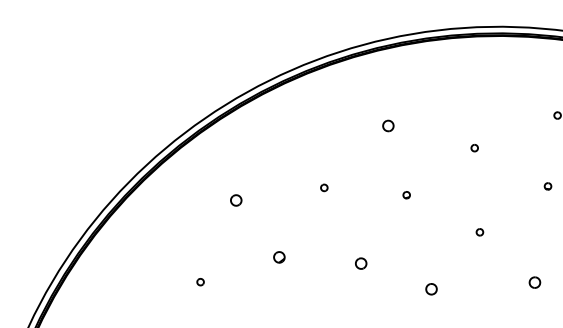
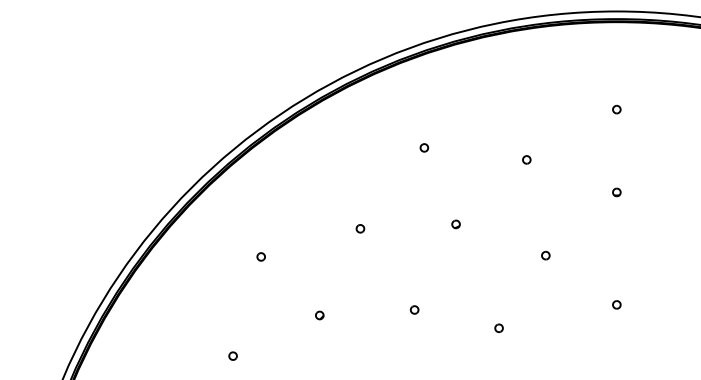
part: (388, 125) -> (424, 147), size x0.62
part: (235, 200) -> (260, 256), size x0.62
part: (279, 257) -> (319, 315), size x0.62
part: (361, 263) -> (414, 309), size x0.62
part: (534, 282) -> (616, 304), size x0.62
part: (431, 288) -> (498, 327), size x0.62

